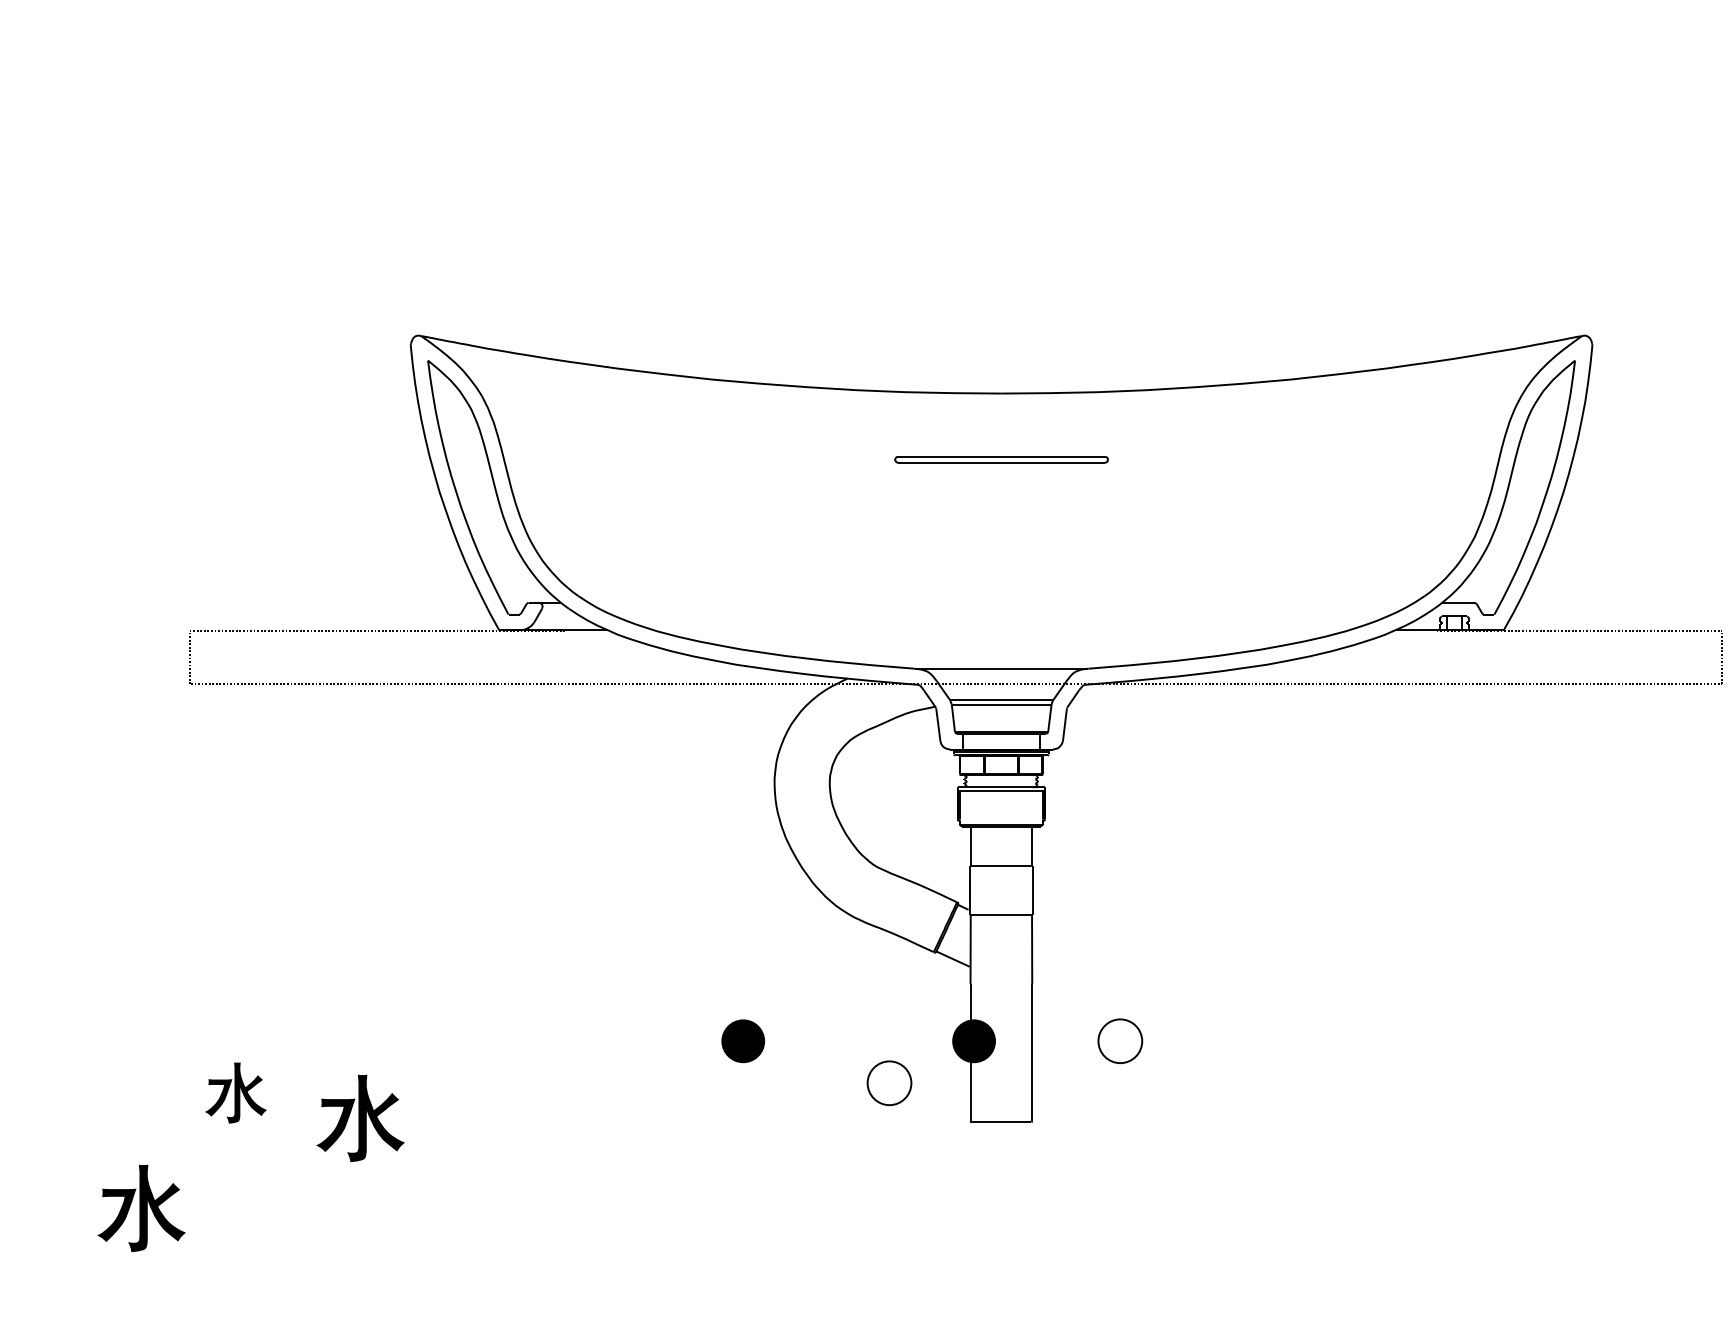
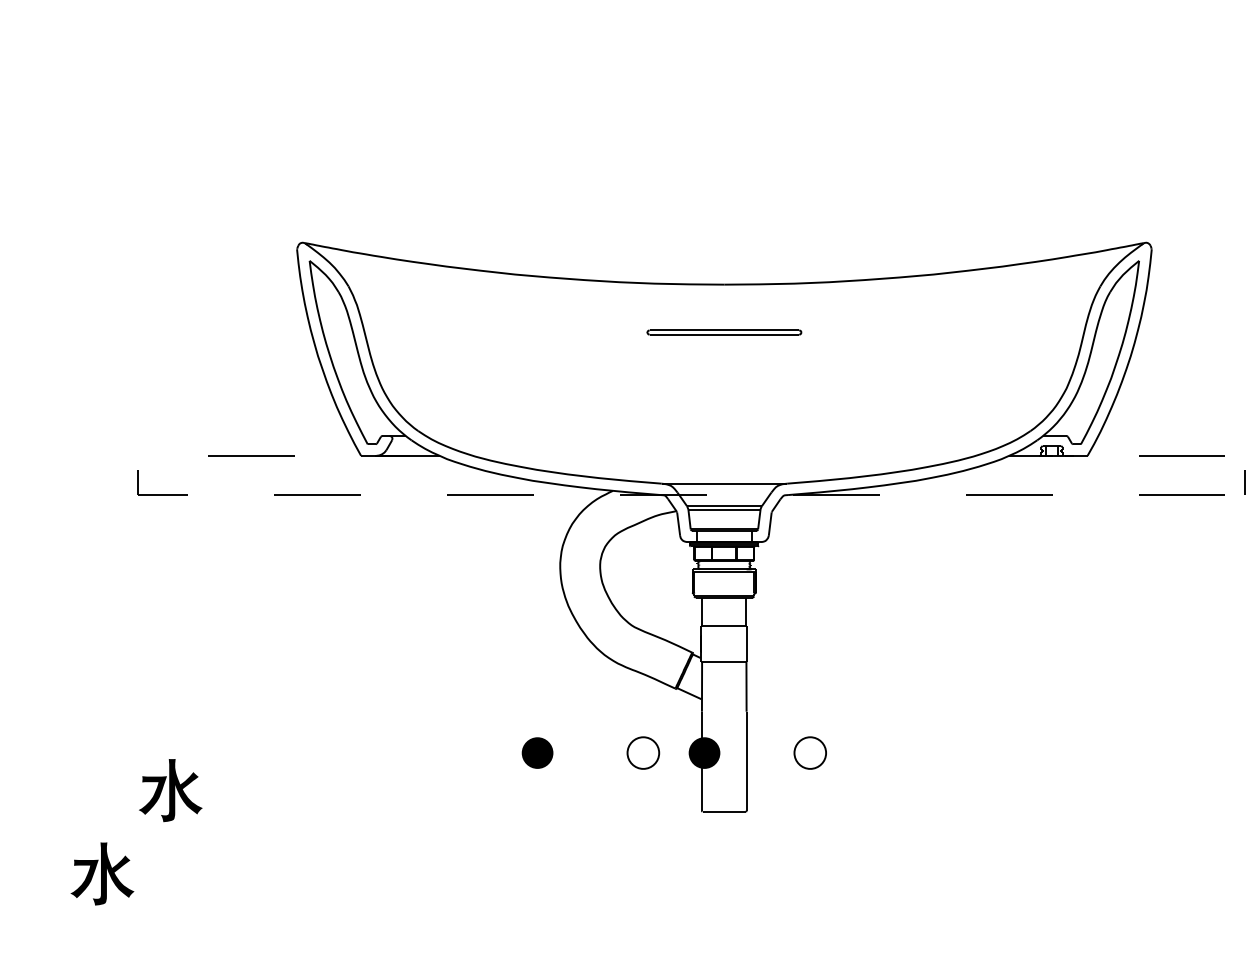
part: (889, 1082) -> (643, 752), moved
part: (235, 1092) -> (170, 790), size x1.43
part: (360, 1117) -> (260, 808), removed

